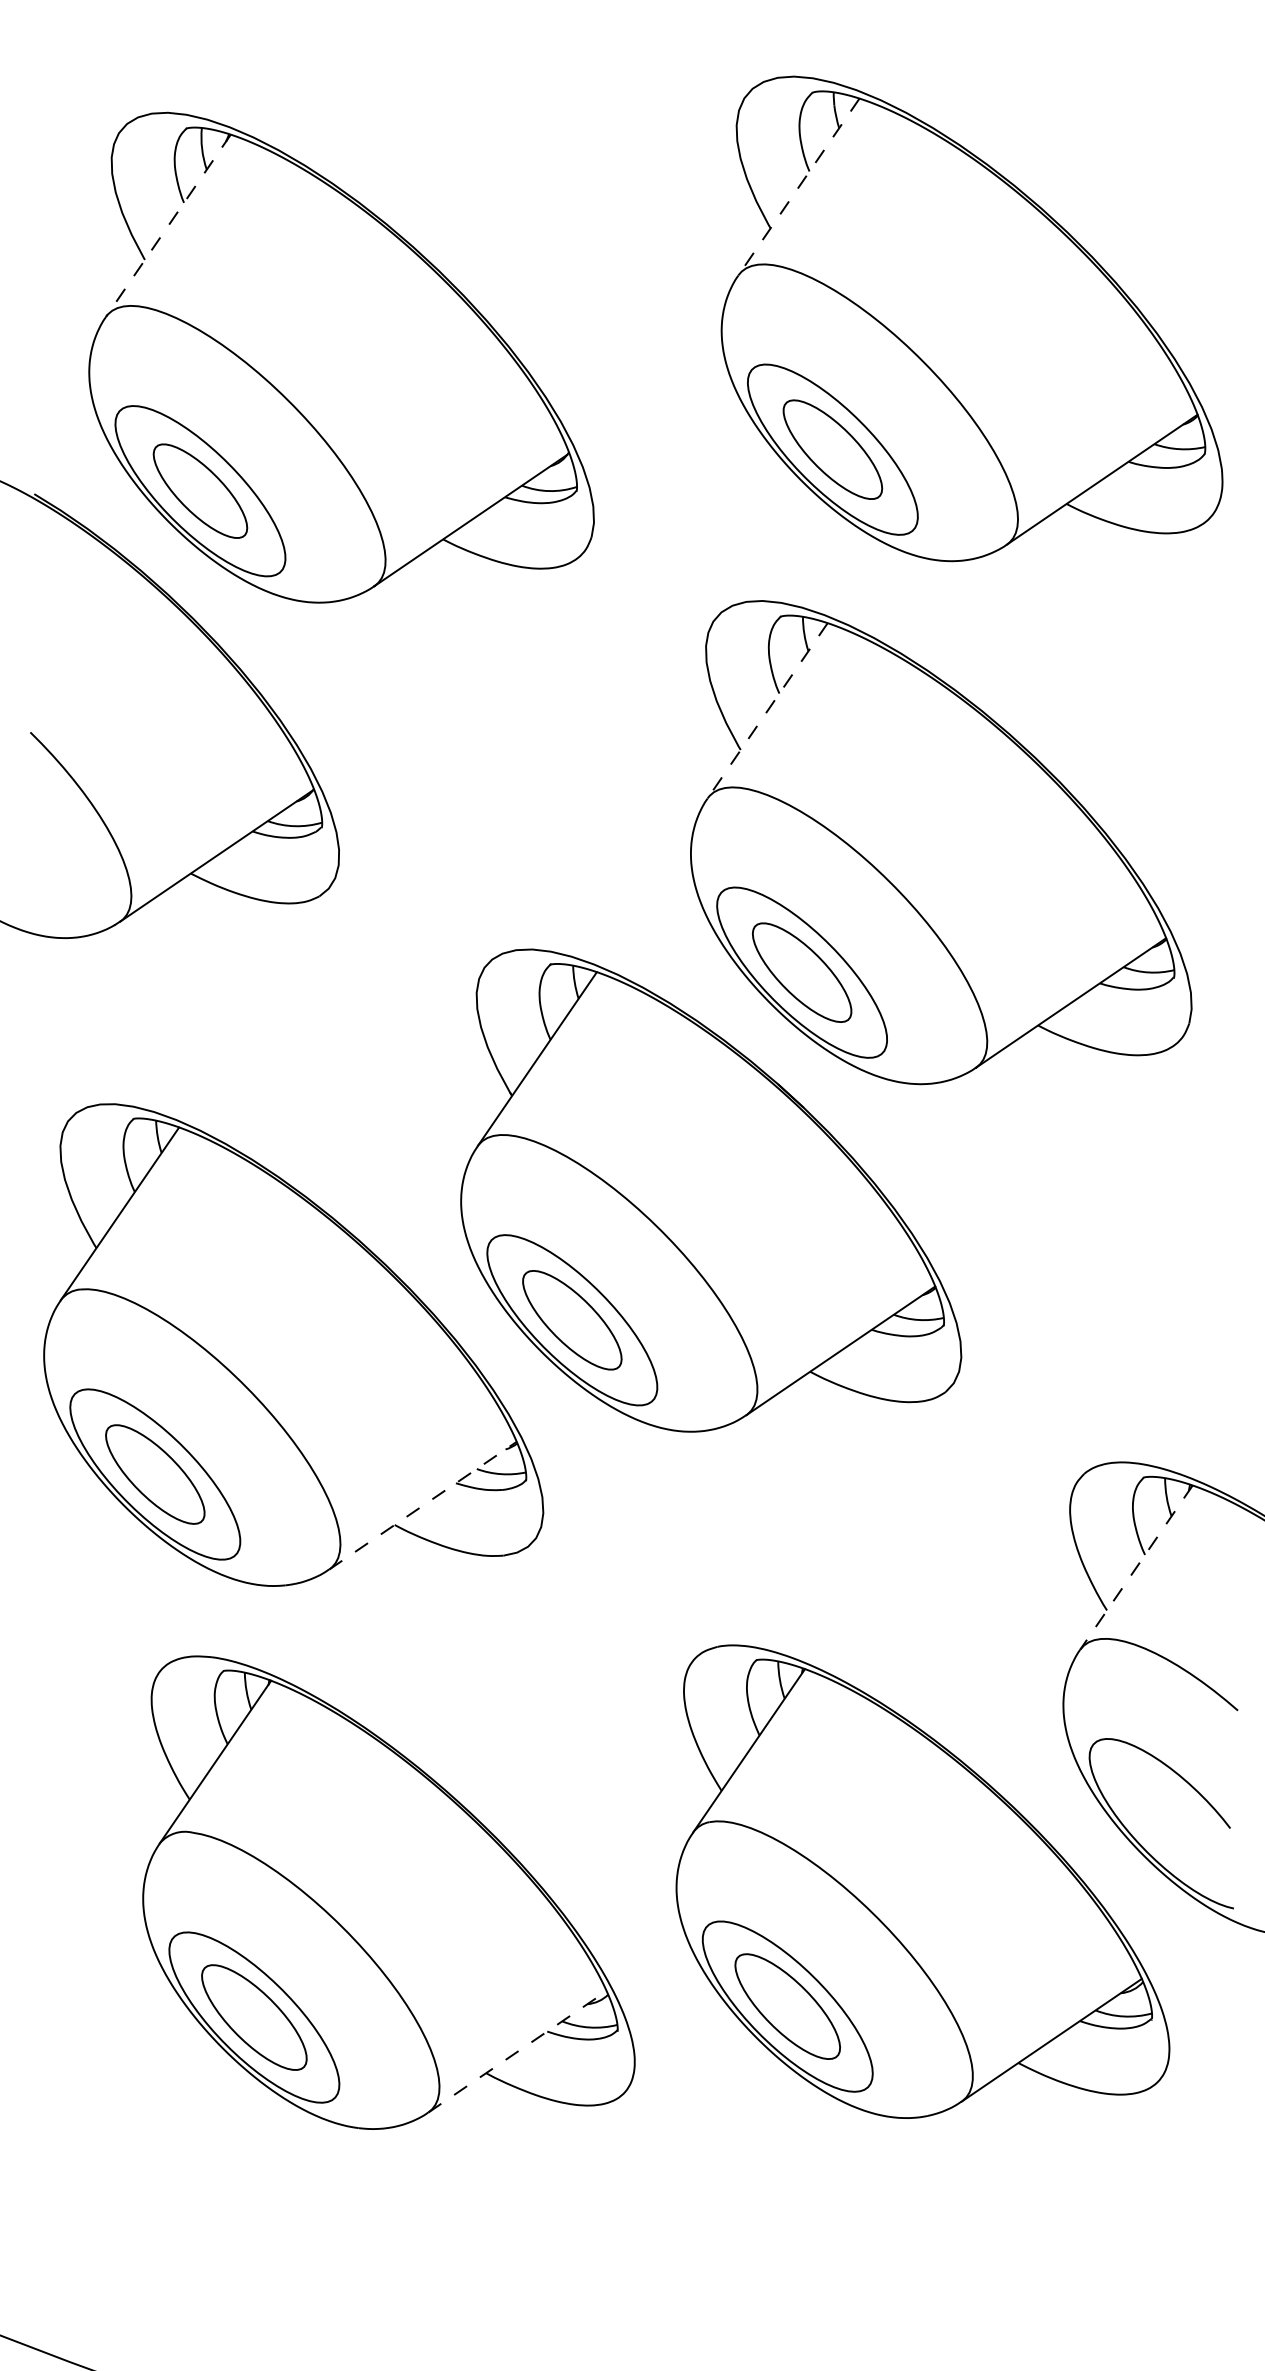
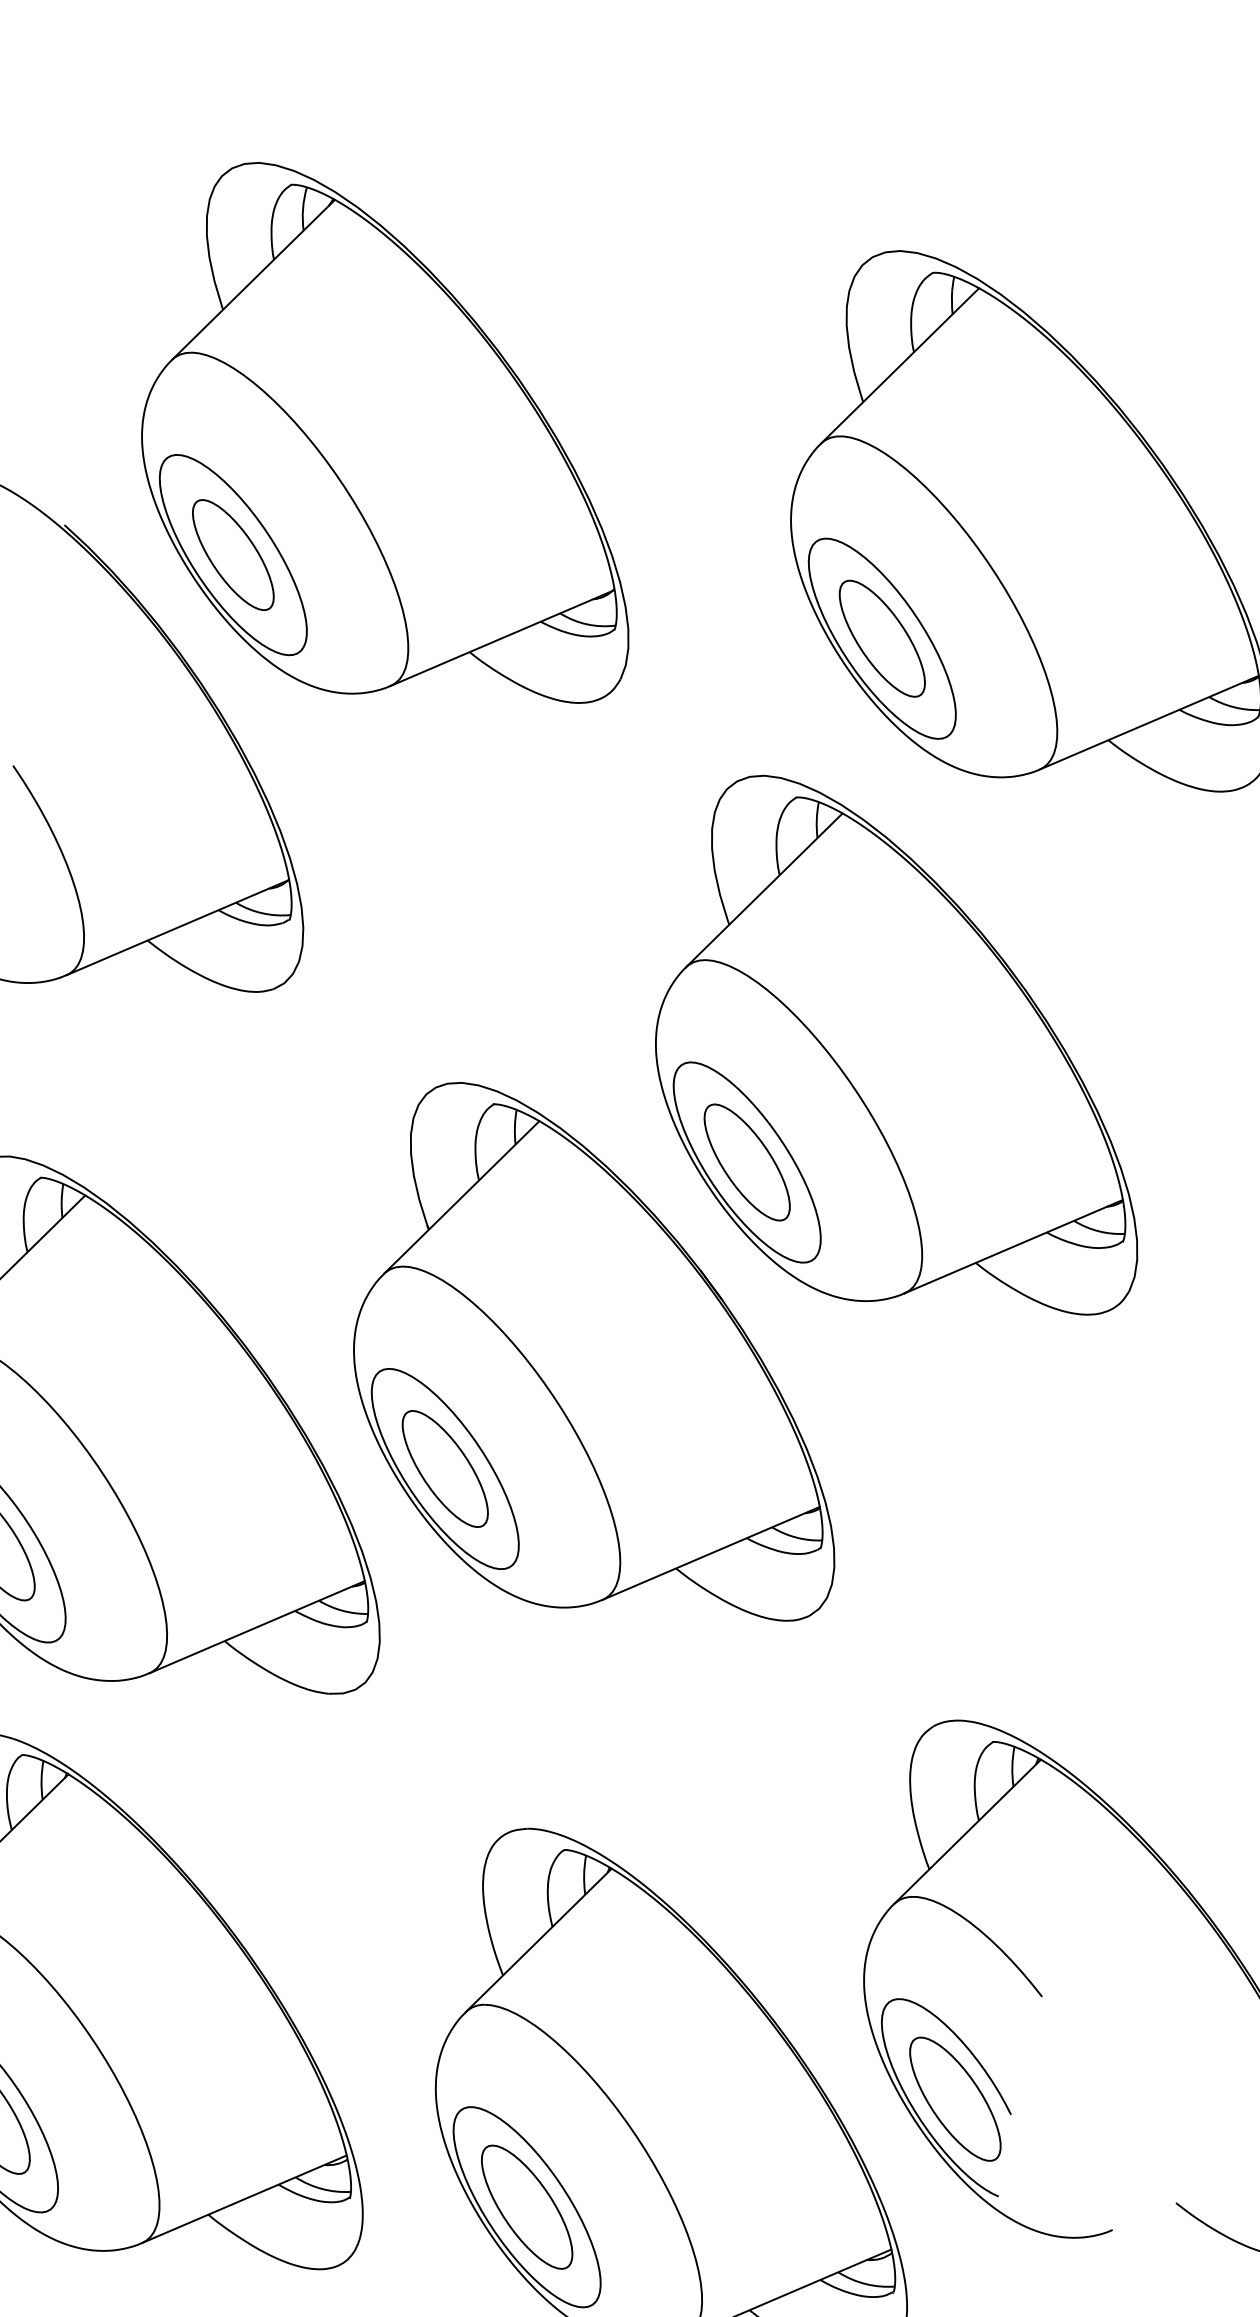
line: (798, 187) -> (899, 366), dashed -> solid
line: (168, 226) -> (253, 280), dashed -> solid
line: (767, 711) -> (764, 891), dashed -> solid
line: (423, 1505) -> (257, 1627), dashed -> solid
line: (1136, 1567) -> (967, 1831), dashed -> solid
part: (1174, 1823) -> (955, 2098), added
line: (517, 2051) -> (244, 2198), dashed -> solid

